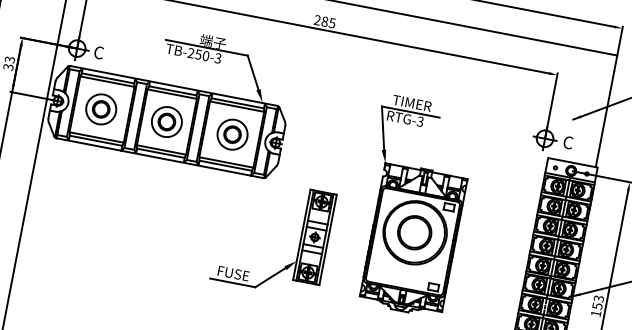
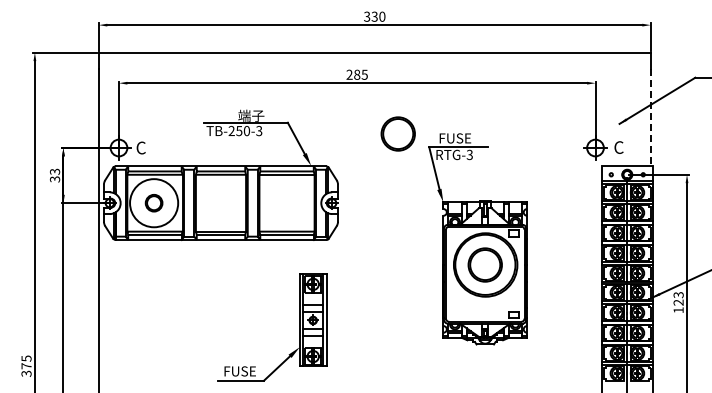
part: (353, 86) -> (397, 133), added
text: (411, 103) -> (457, 138), TIMER -> FUSE
circle: (101, 109) -> (154, 203), size x1.6
line: (604, 120) -> (650, 118), solid -> dashed
part: (166, 122) -> (220, 203), removed
part: (232, 134) -> (287, 203), removed
part: (300, 241) -> (299, 327), moved
text: (597, 306) -> (678, 302), 153 -> 123

